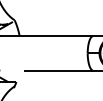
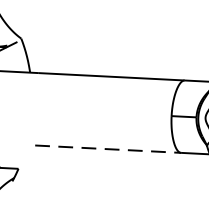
line: (58, 70) -> (108, 149), solid -> dashed

